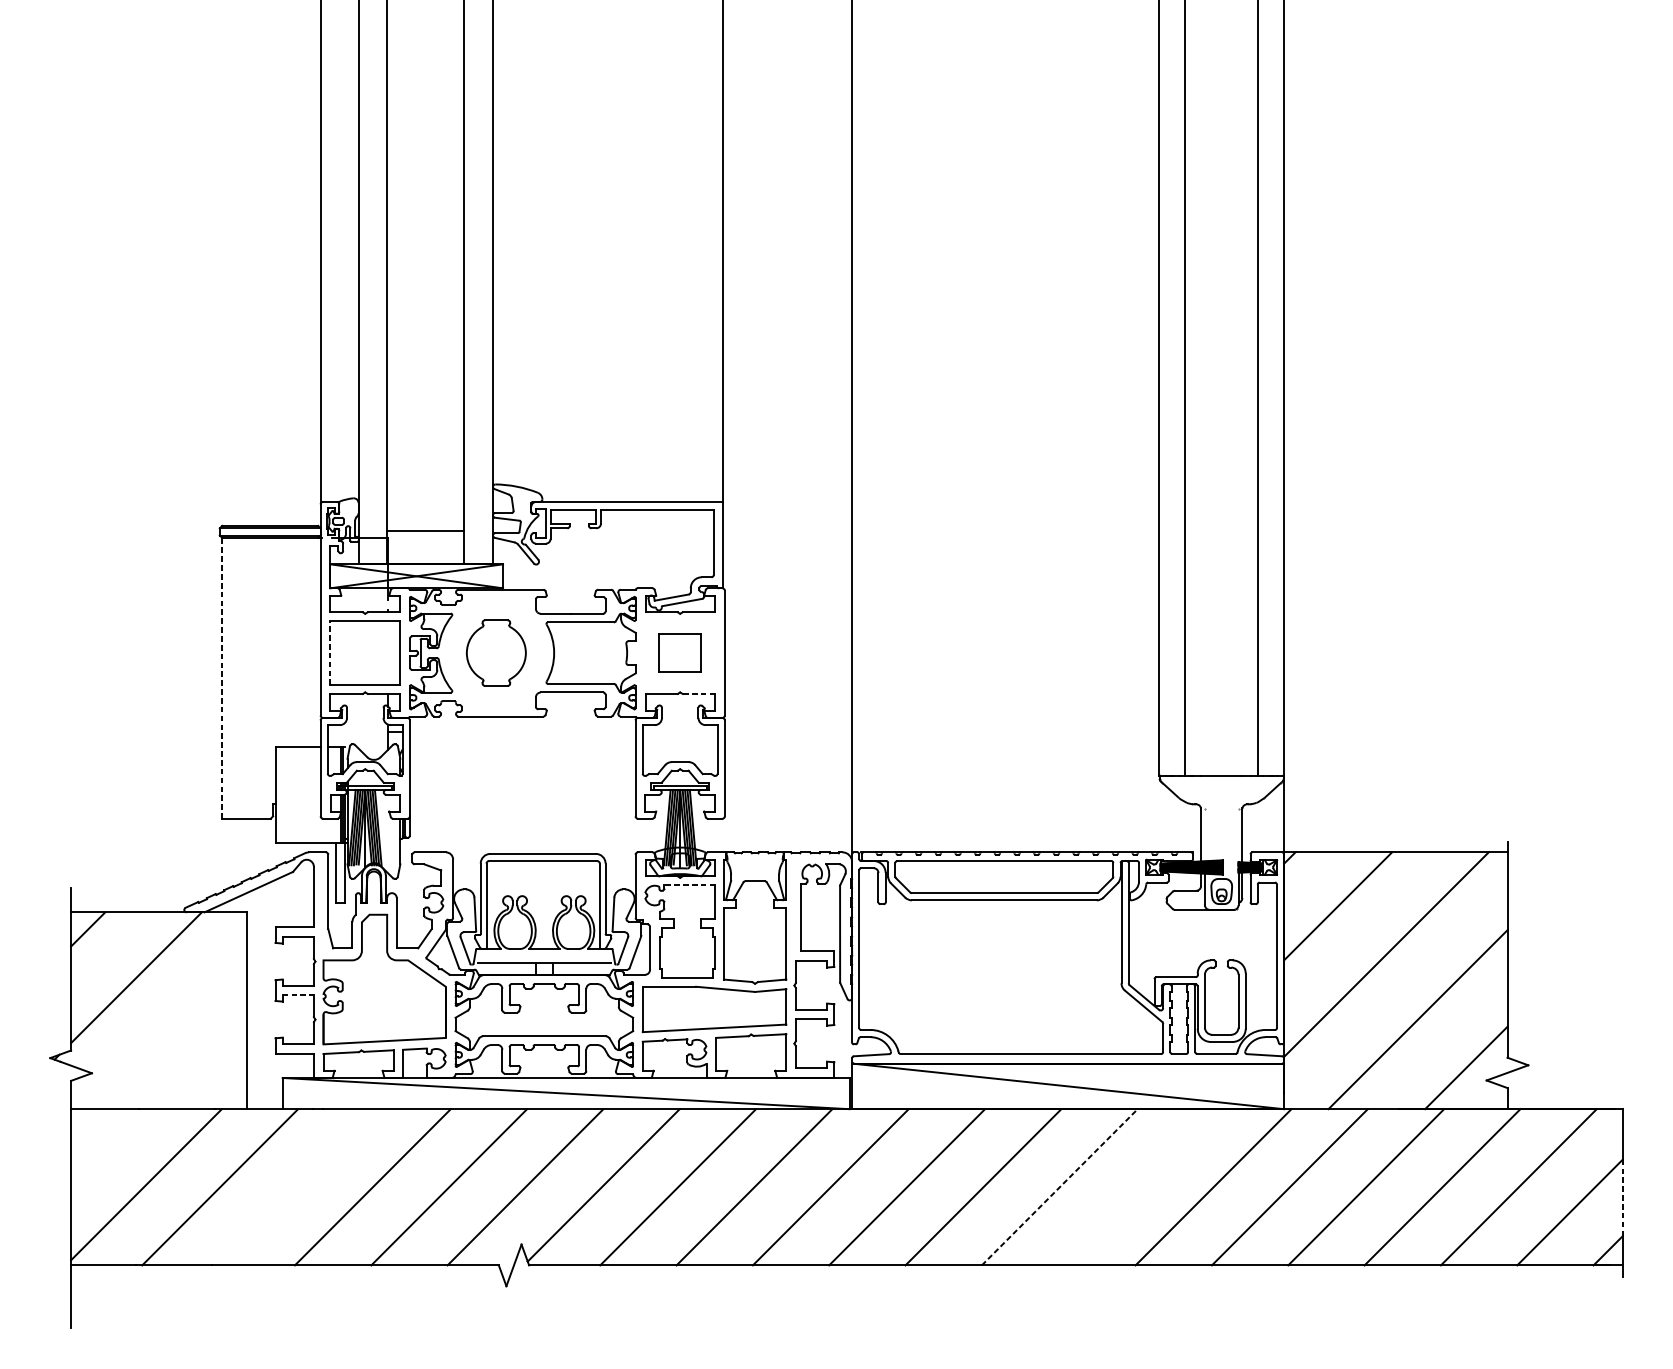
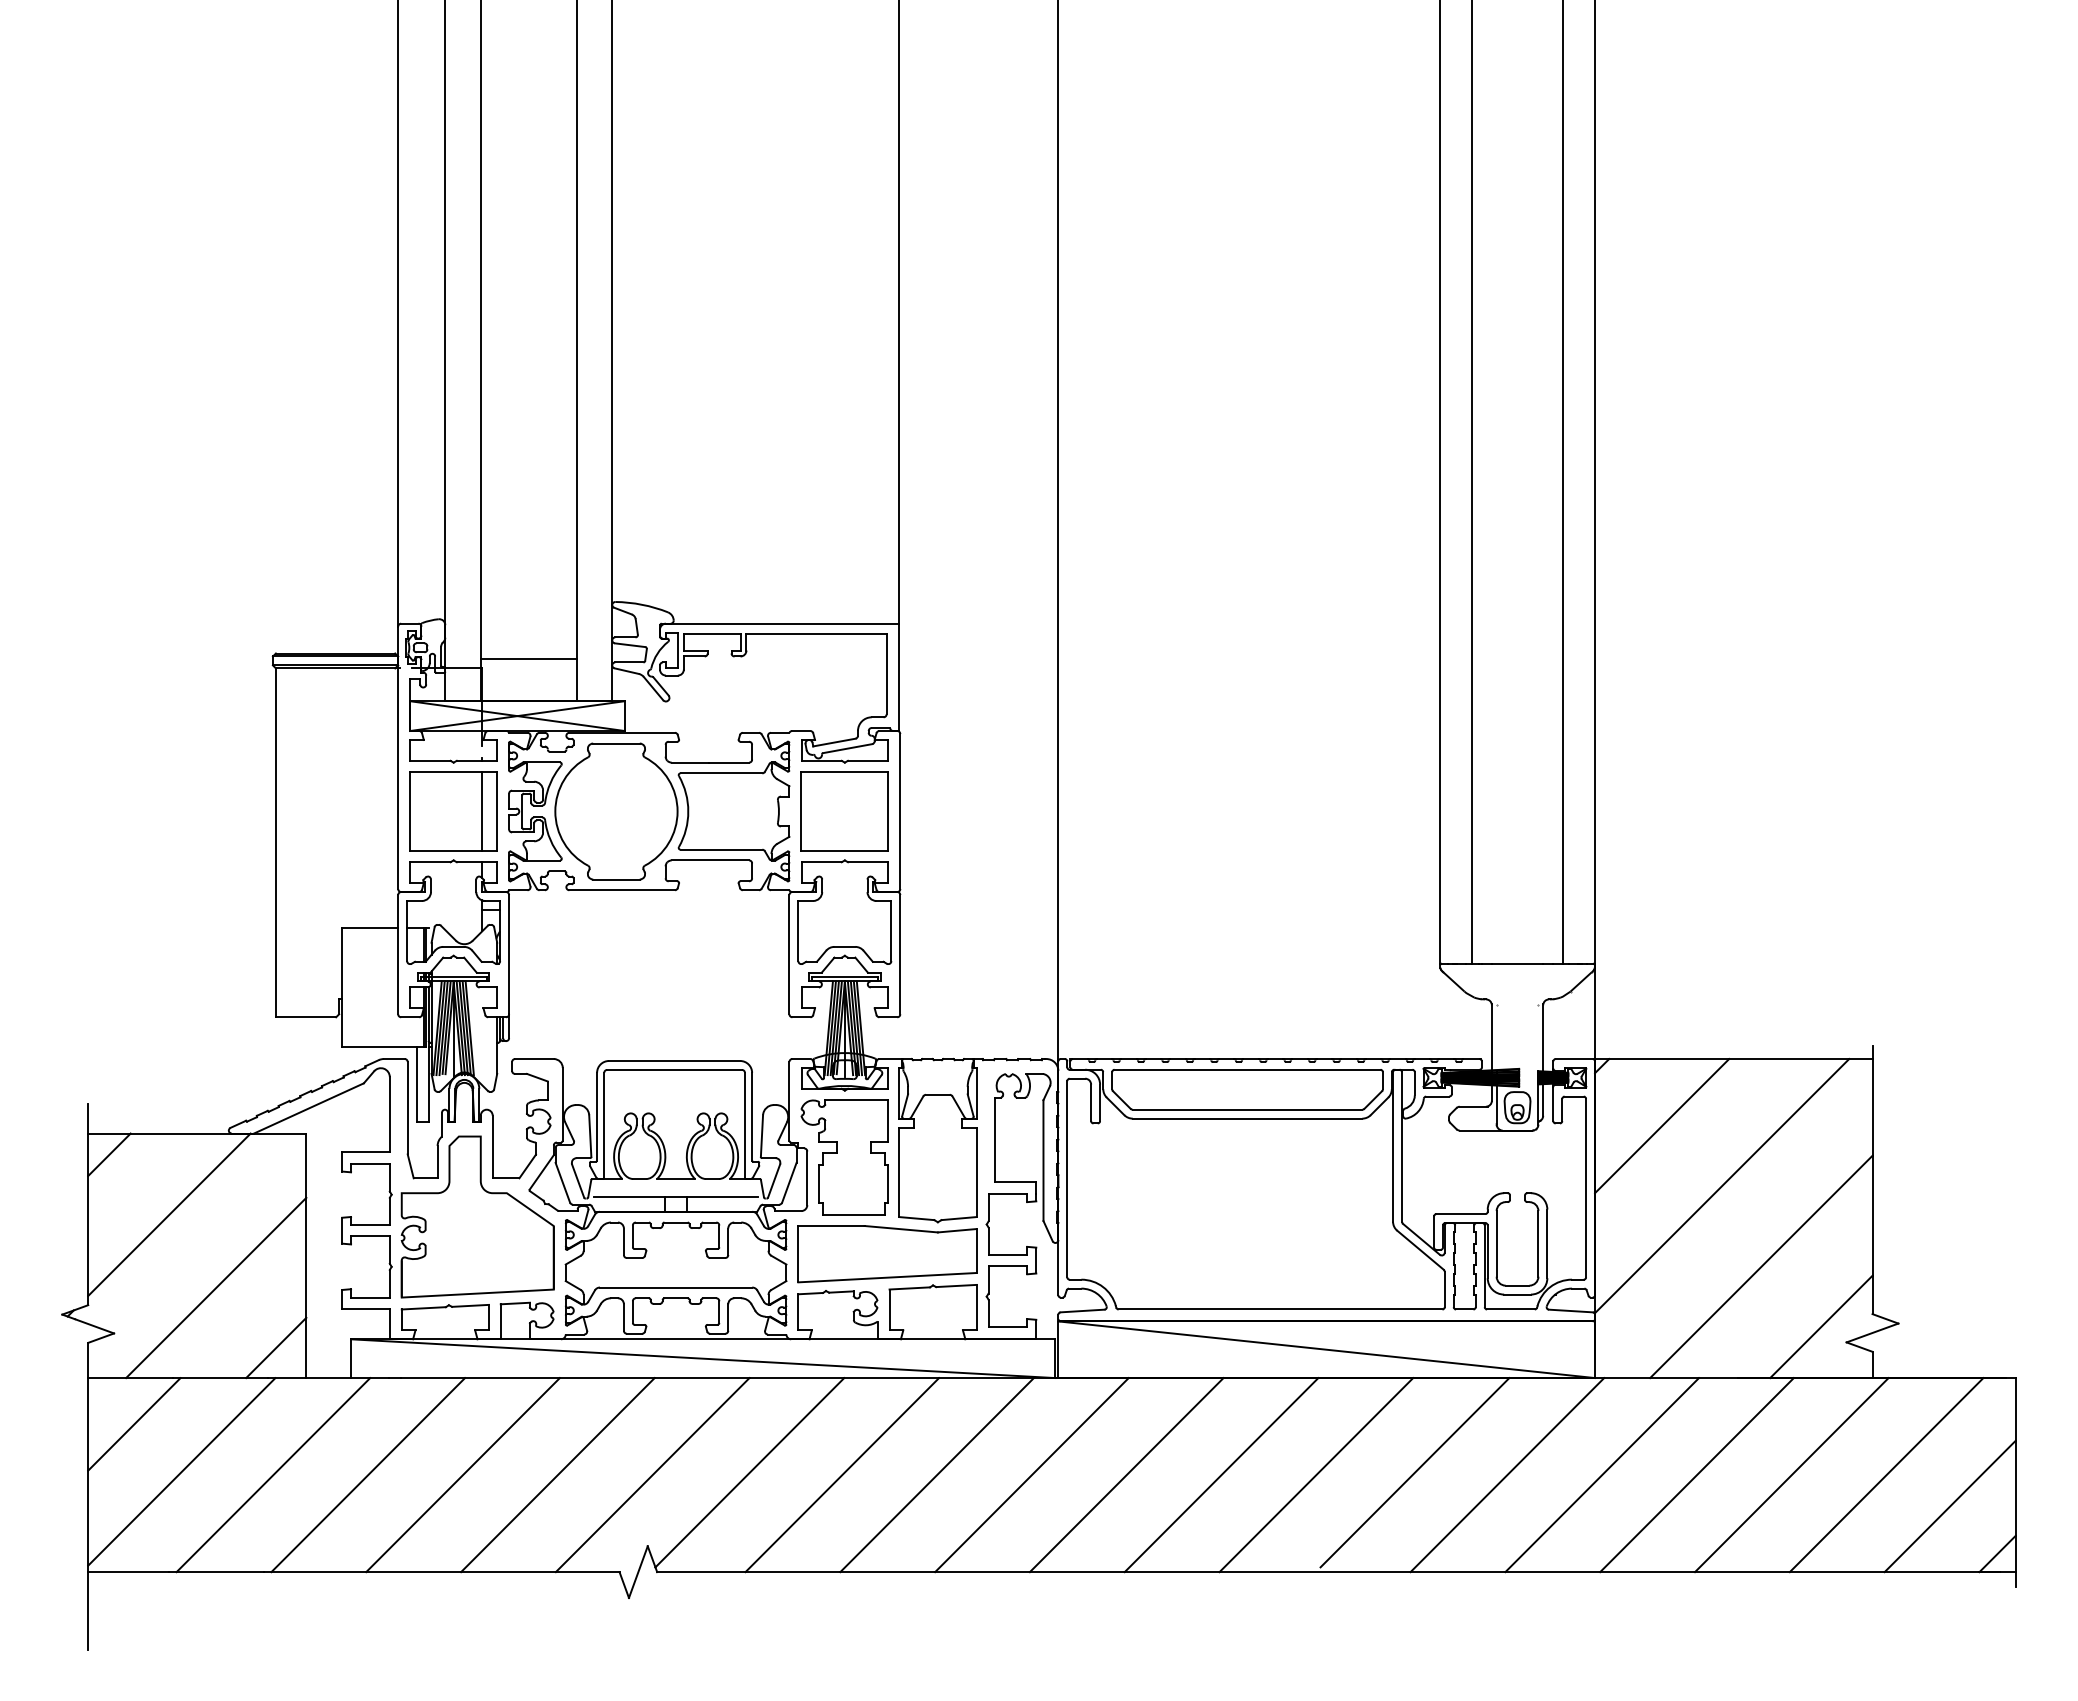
line: (330, 653) -> (410, 811), dashed -> solid
line: (388, 653) -> (482, 811), added
part: (496, 653) -> (616, 811), size x1.67
part: (679, 653) -> (844, 811), size x1.67
line: (221, 678) -> (275, 842), dashed -> solid
line: (698, 694) -> (867, 862), dashed -> solid
line: (689, 884) -> (856, 1099), dashed -> solid
line: (298, 995) -> (370, 1236), dashed -> solid
line: (174, 1036) -> (216, 1287), added
line: (222, 1084) -> (276, 1347), added
line: (108, 1146) -> (134, 1424), added
line: (1138, 1185) -> (1414, 1472), added
line: (1059, 1186) -> (1316, 1474), dashed -> solid
line: (296, 1187) -> (368, 1475), added
line: (1622, 1198) -> (2015, 1488), dashed -> solid

